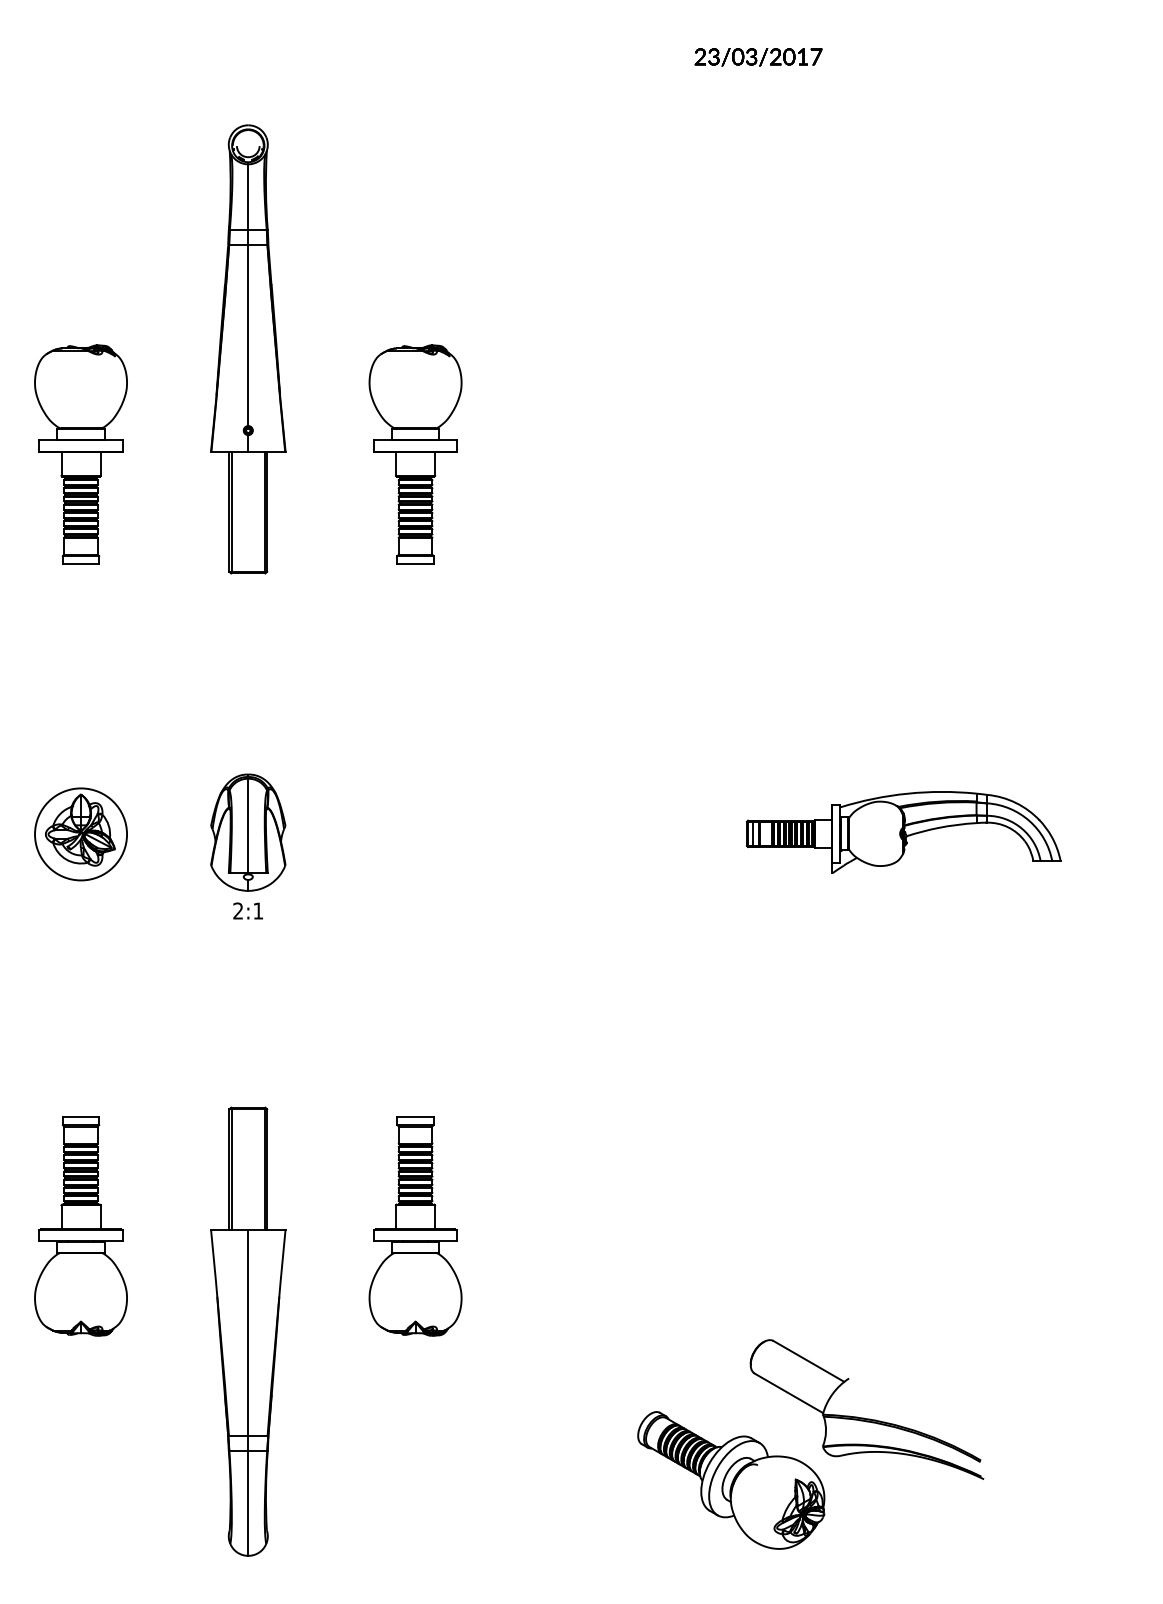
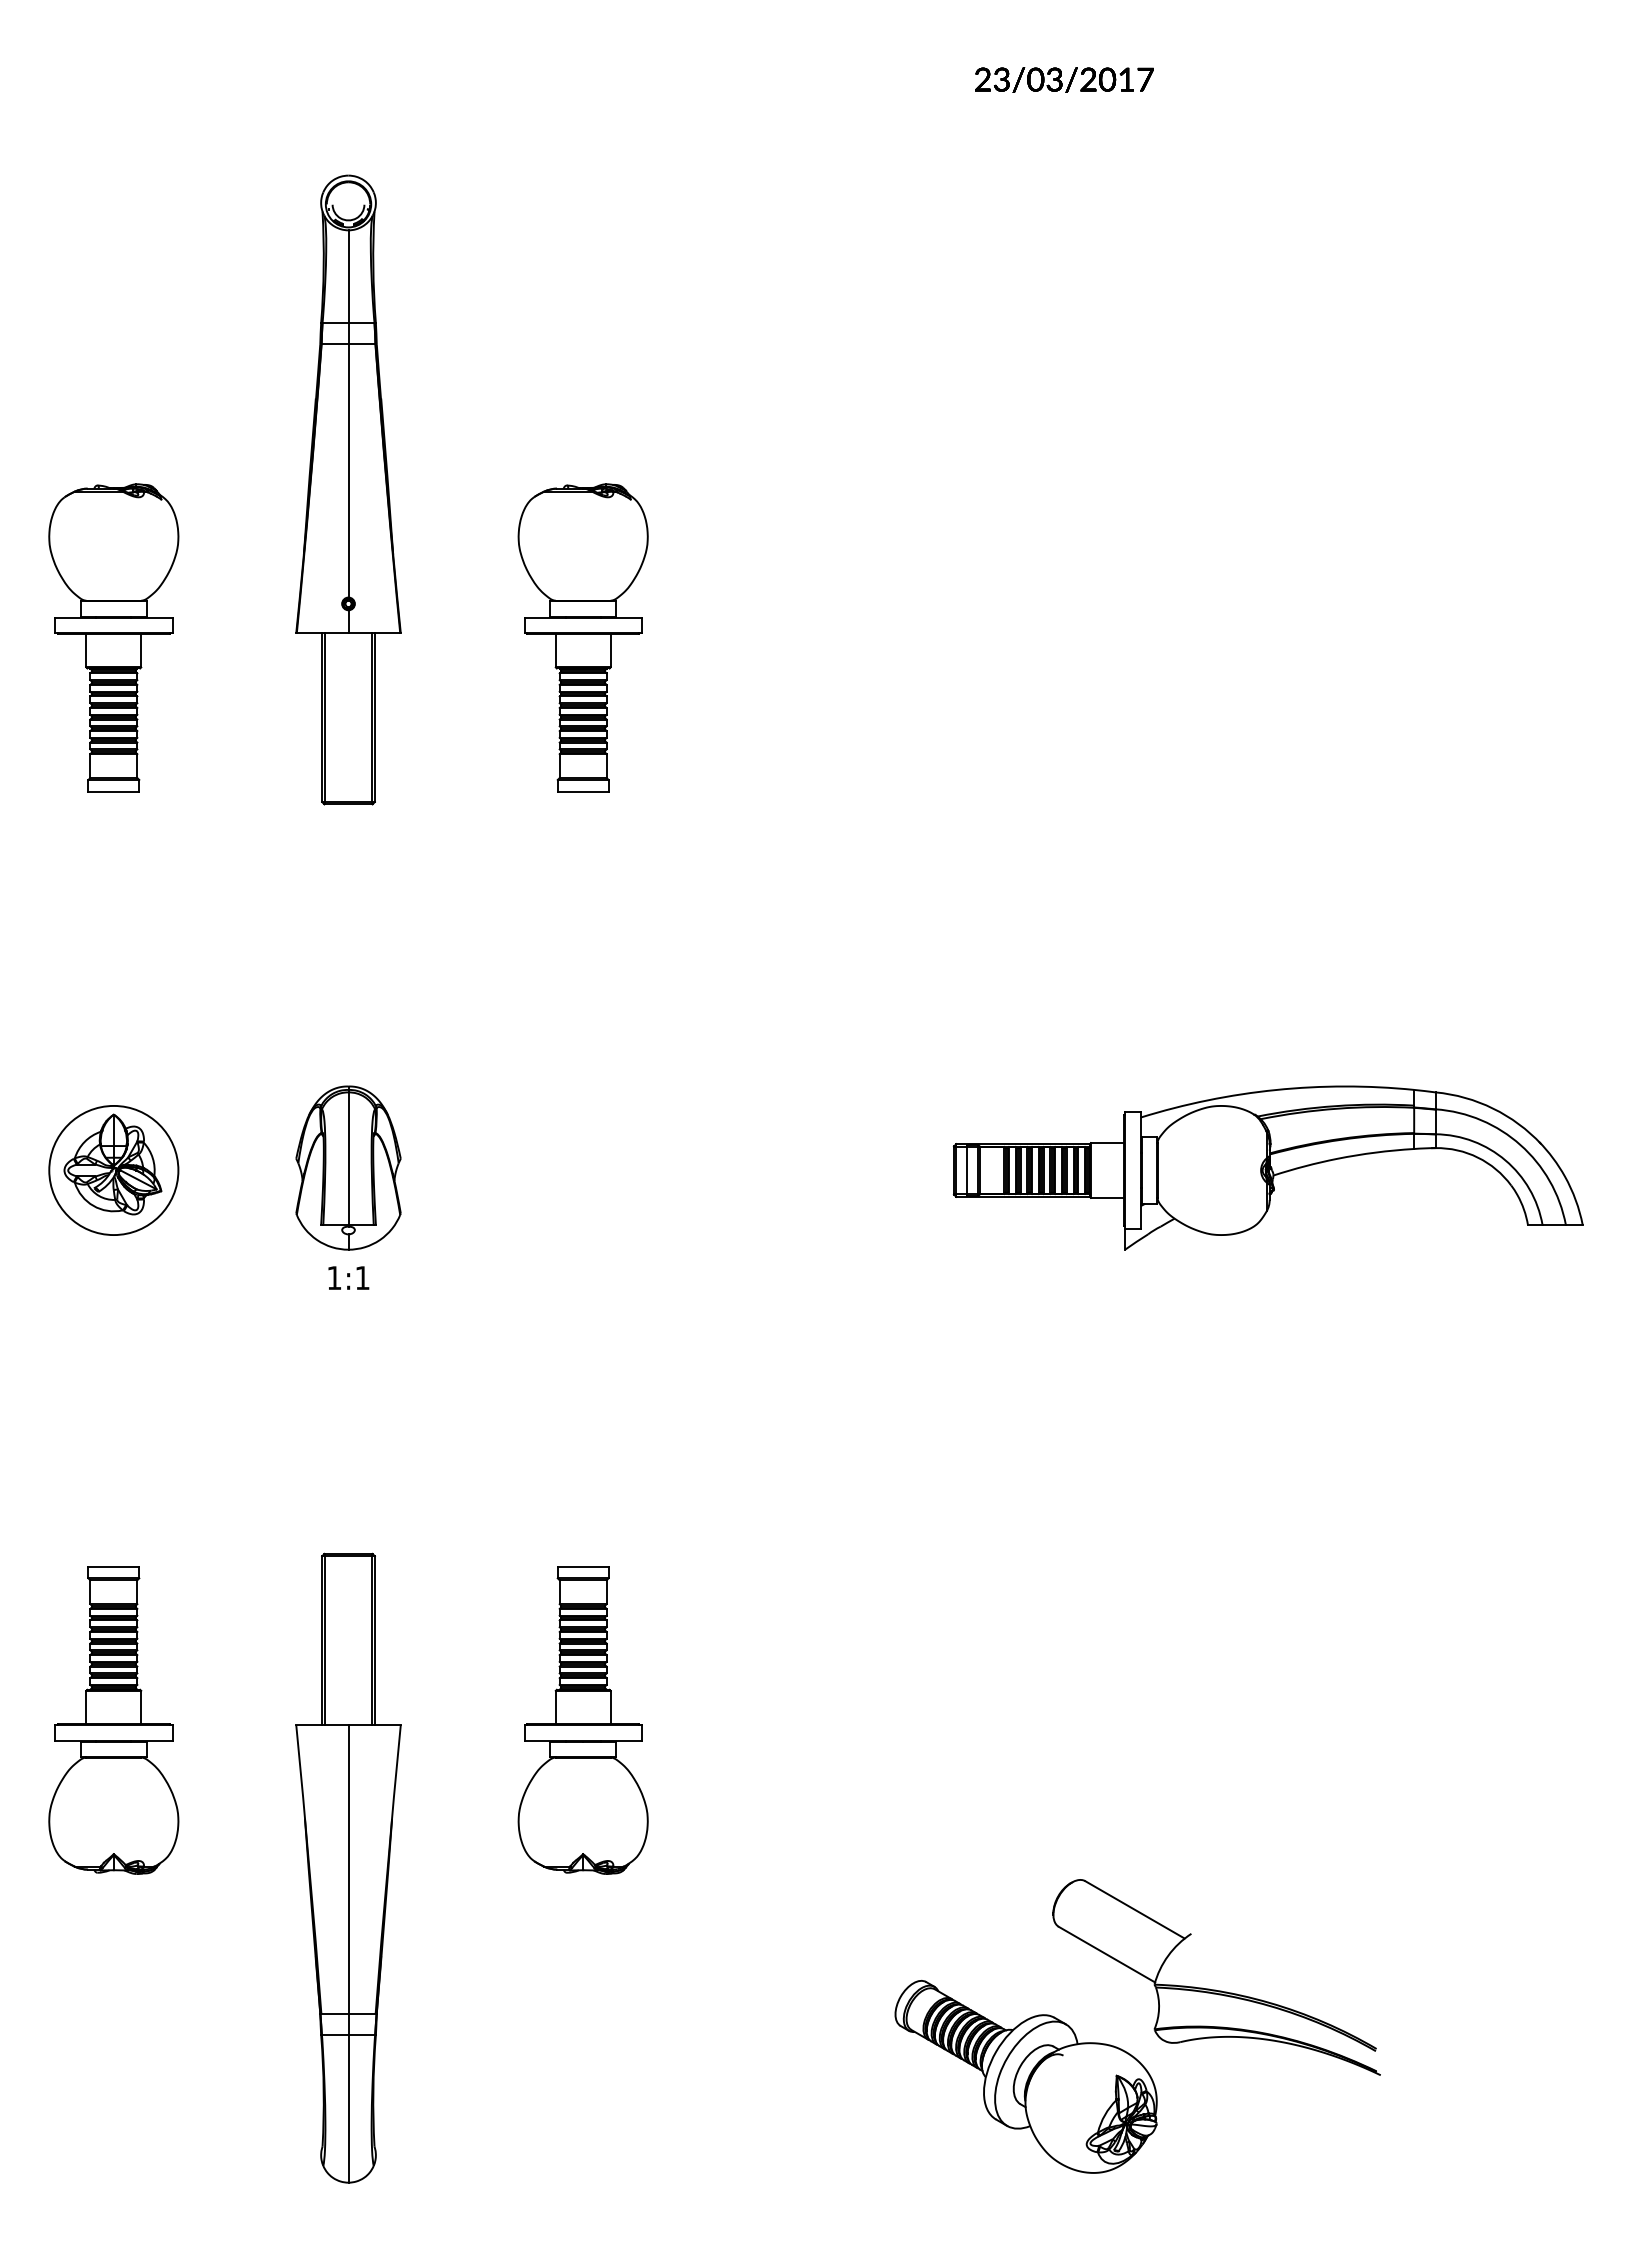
part: (903, 832) -> (1267, 1167), size x1.43
text: (237, 910) -> (333, 1277), 2:1 -> 1:1

